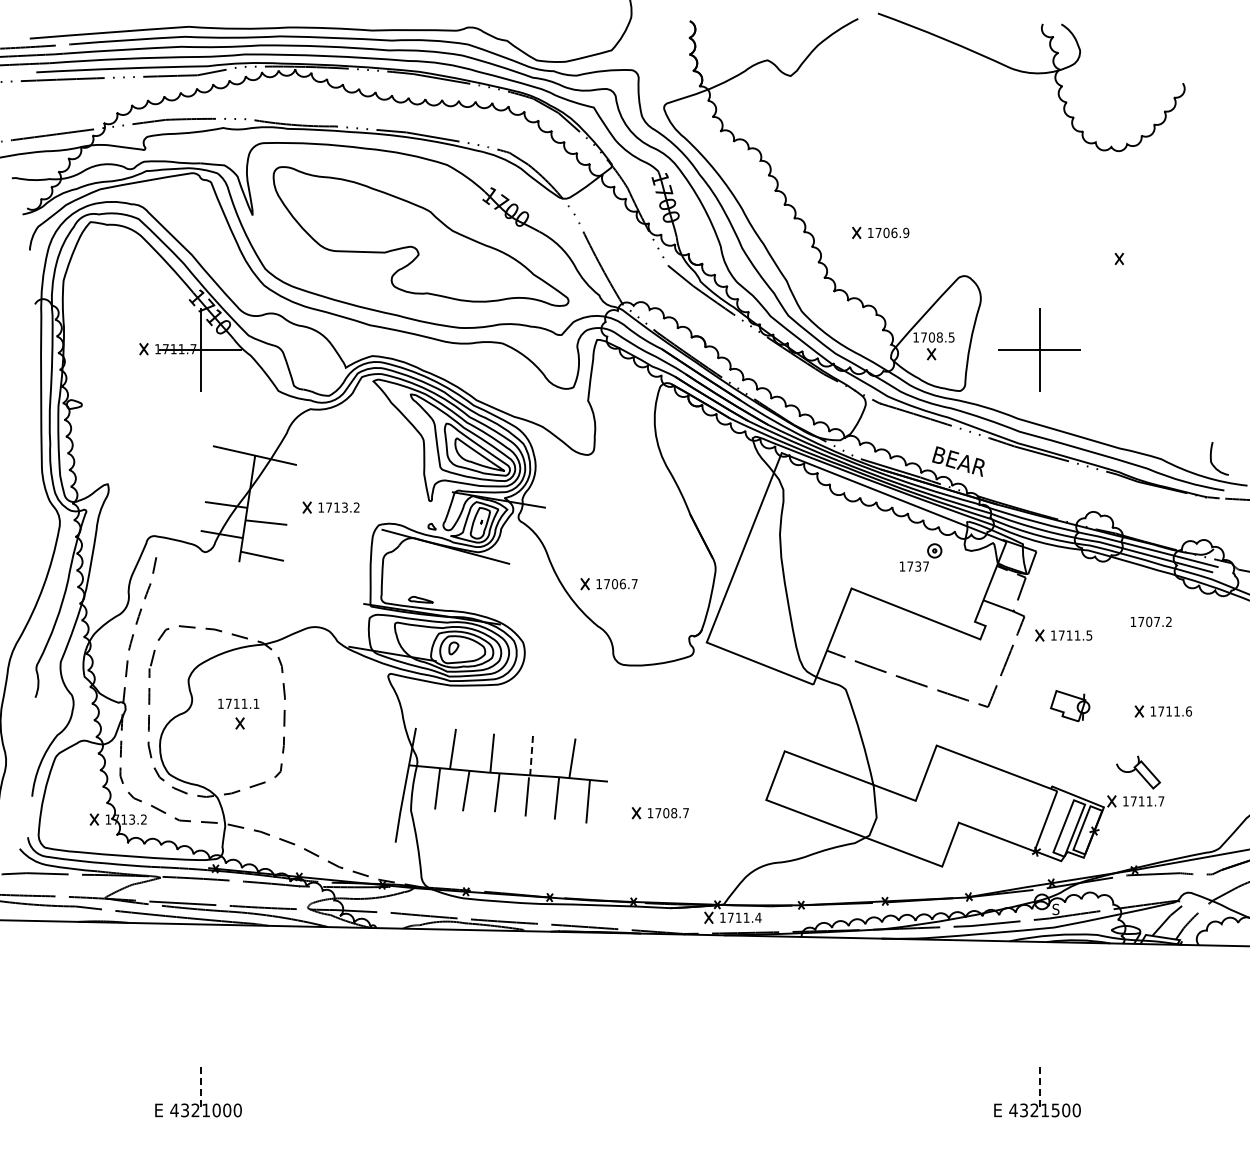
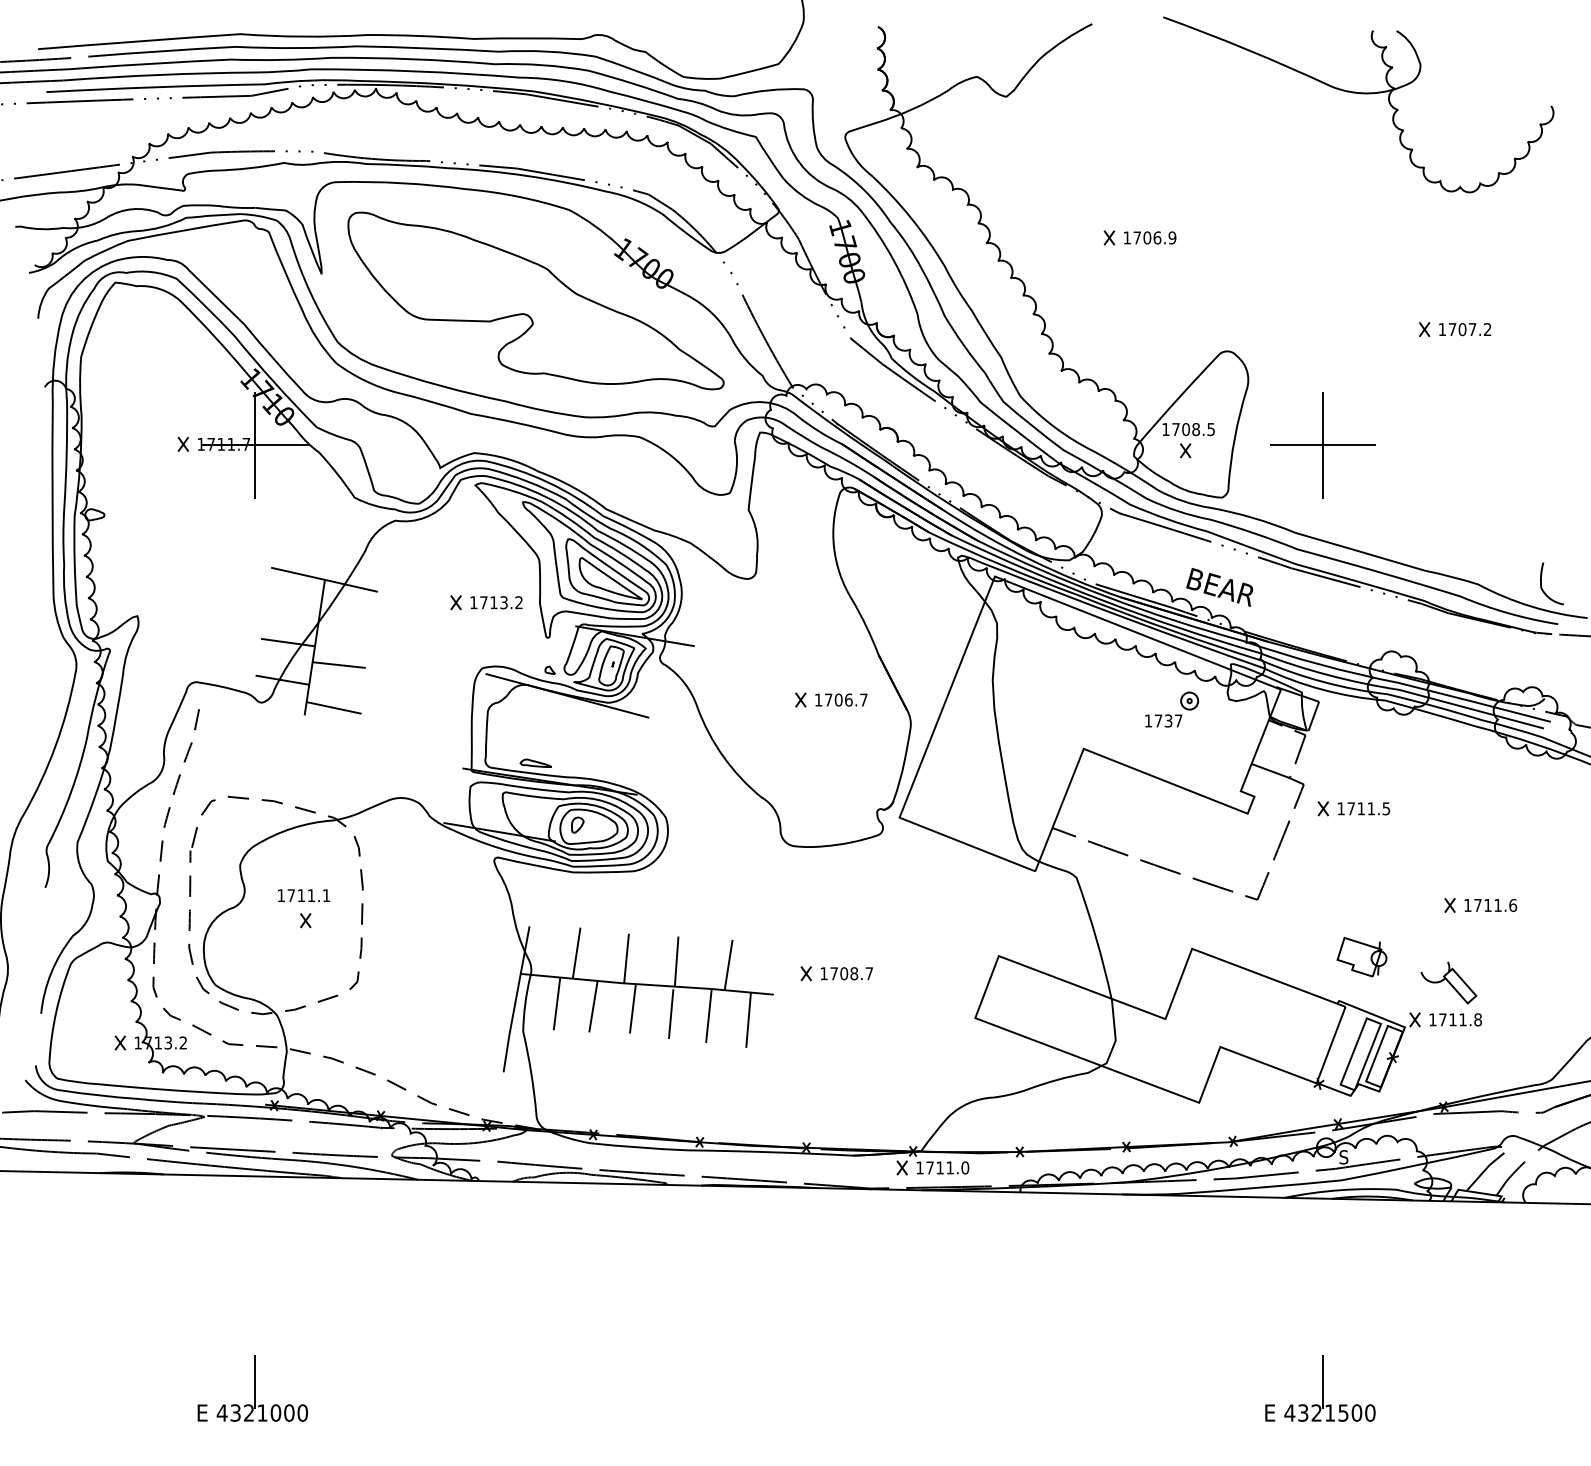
part: (1033, 74) -> (1361, 94), moved
part: (880, 232) -> (1139, 237), moved
part: (330, 507) -> (485, 602), moved
part: (608, 584) -> (830, 700), moved
text: (1151, 621) -> (1465, 328), moved
part: (1070, 706) -> (1362, 957), moved
line: (531, 755) -> (676, 961), dashed -> solid
text: (1161, 801) -> (1478, 1019), 1711.7 -> 1711.8
part: (659, 813) -> (835, 974), moved
text: (758, 917) -> (965, 1167), 1711.4 -> 1711.0
line: (200, 1086) -> (255, 1382), dashed -> solid
line: (1039, 1086) -> (1322, 1382), dashed -> solid

